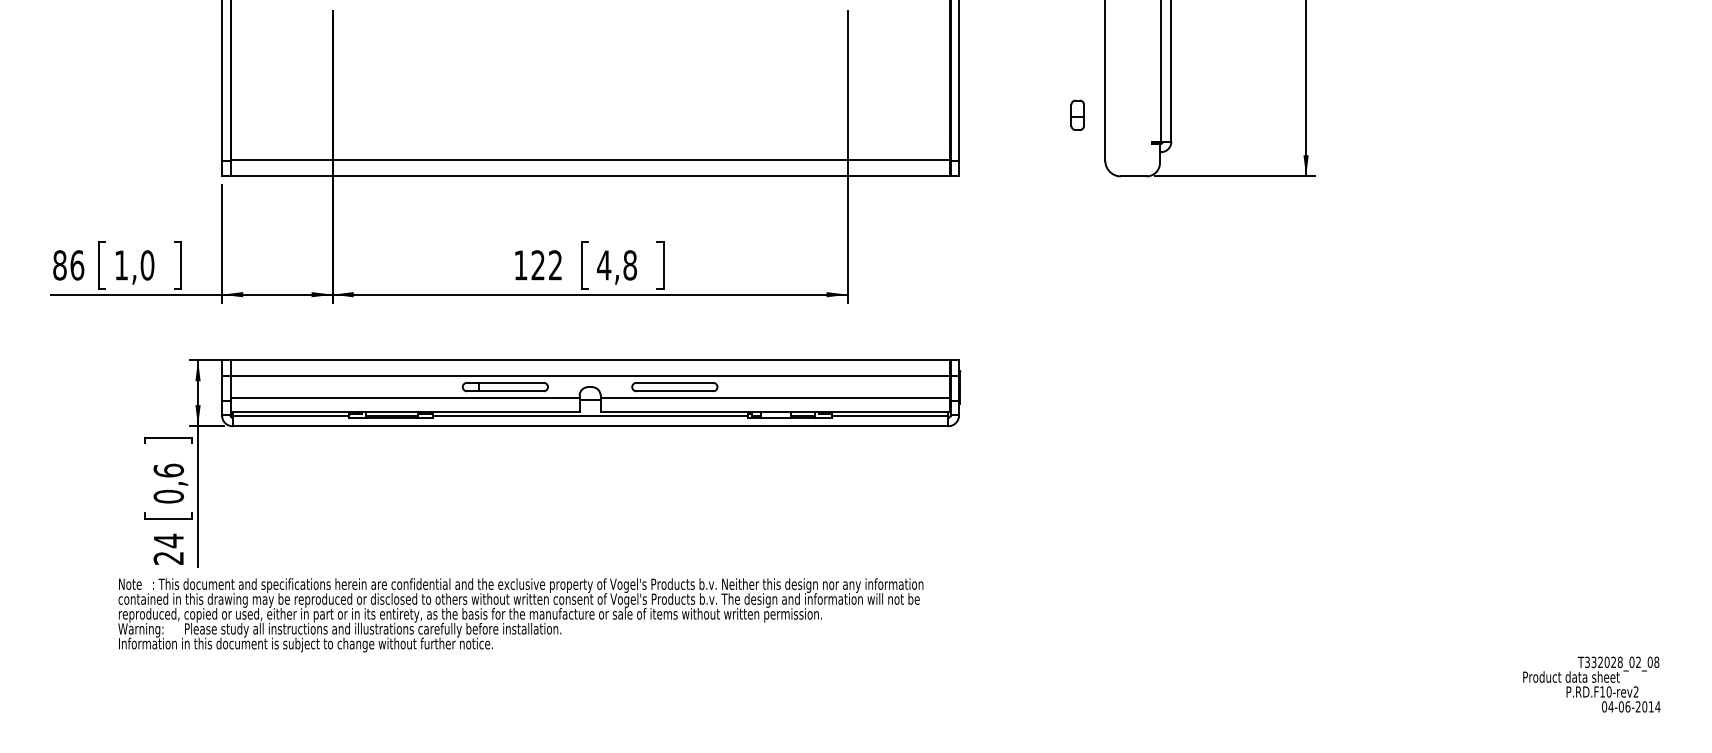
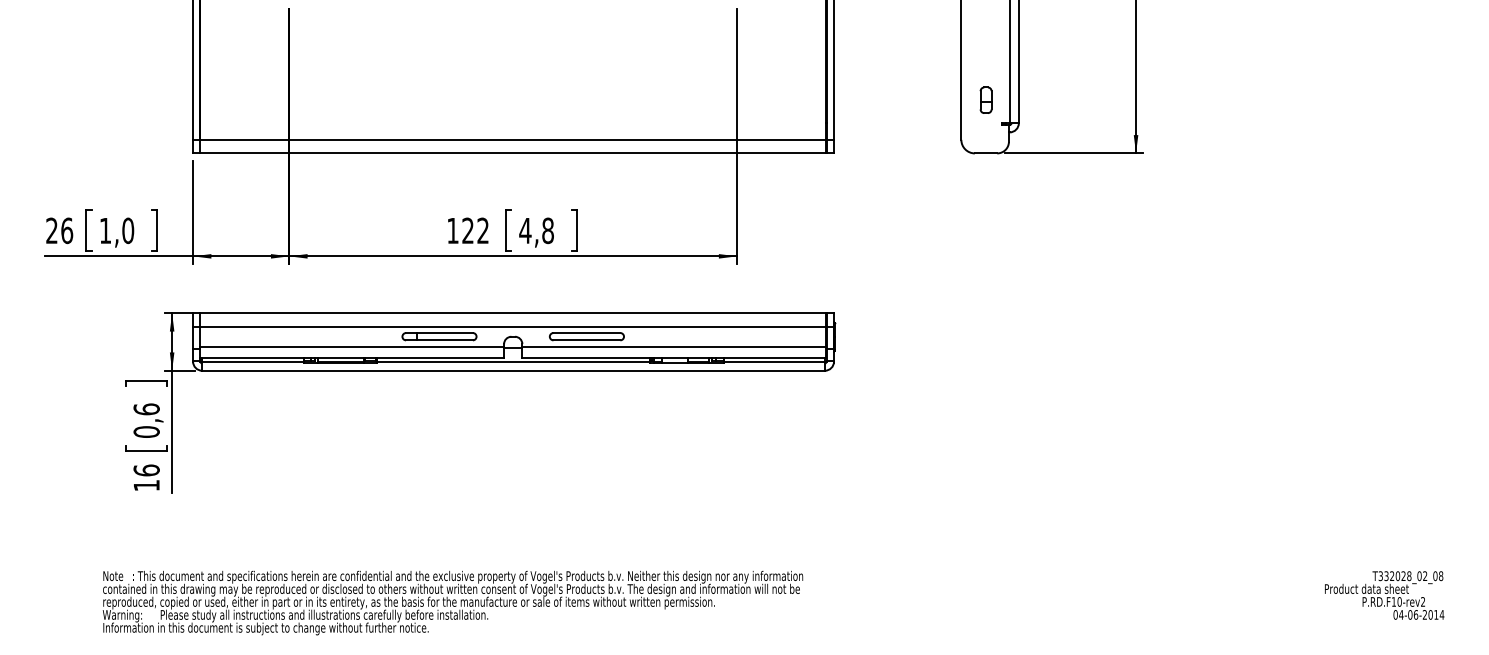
part: (1077, 114) -> (985, 99), moved
text: (59, 265) -> (51, 230), 86 -> 26
text: (168, 548) -> (146, 477), 24 -> 16
text: (520, 615) -> (452, 603), moved

